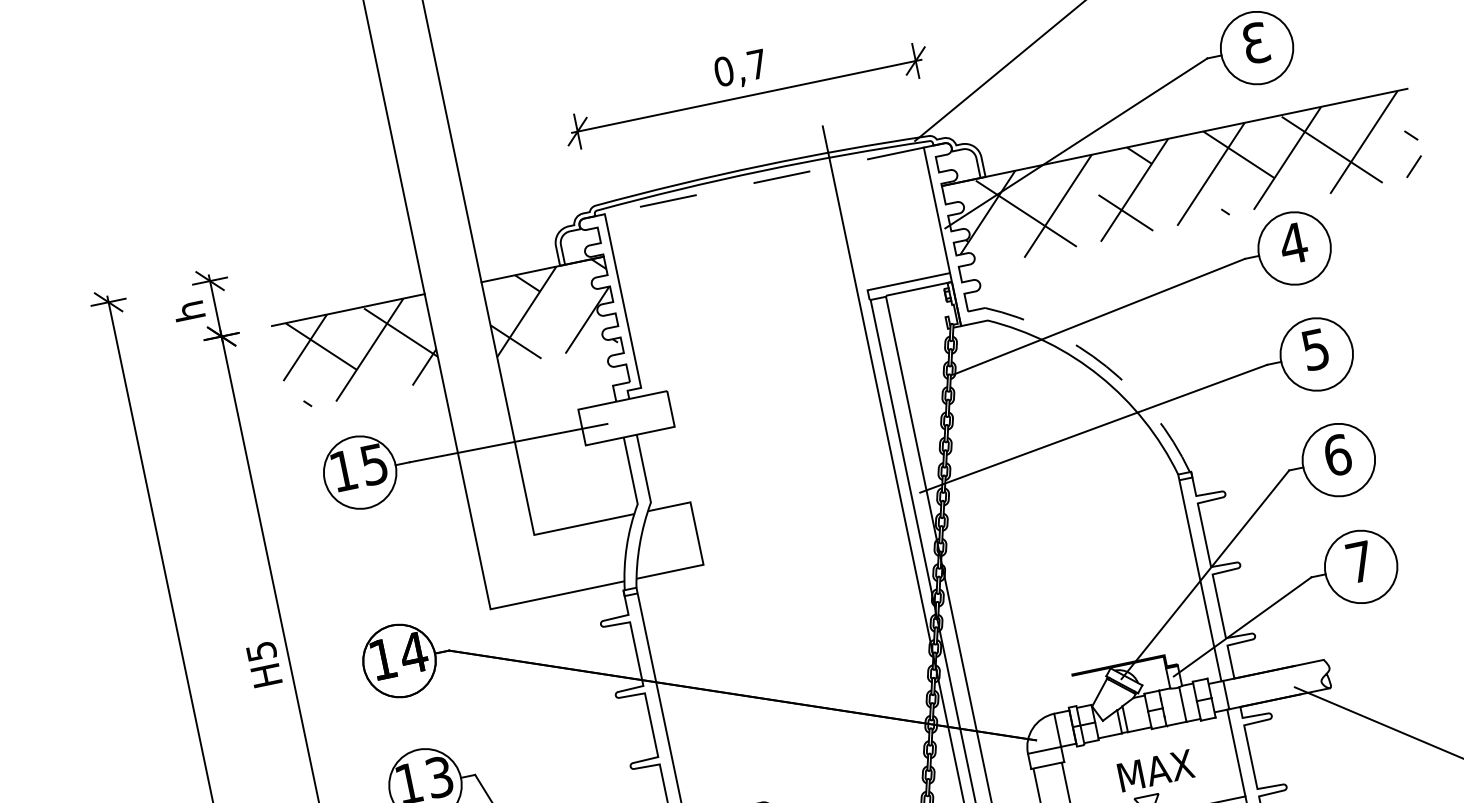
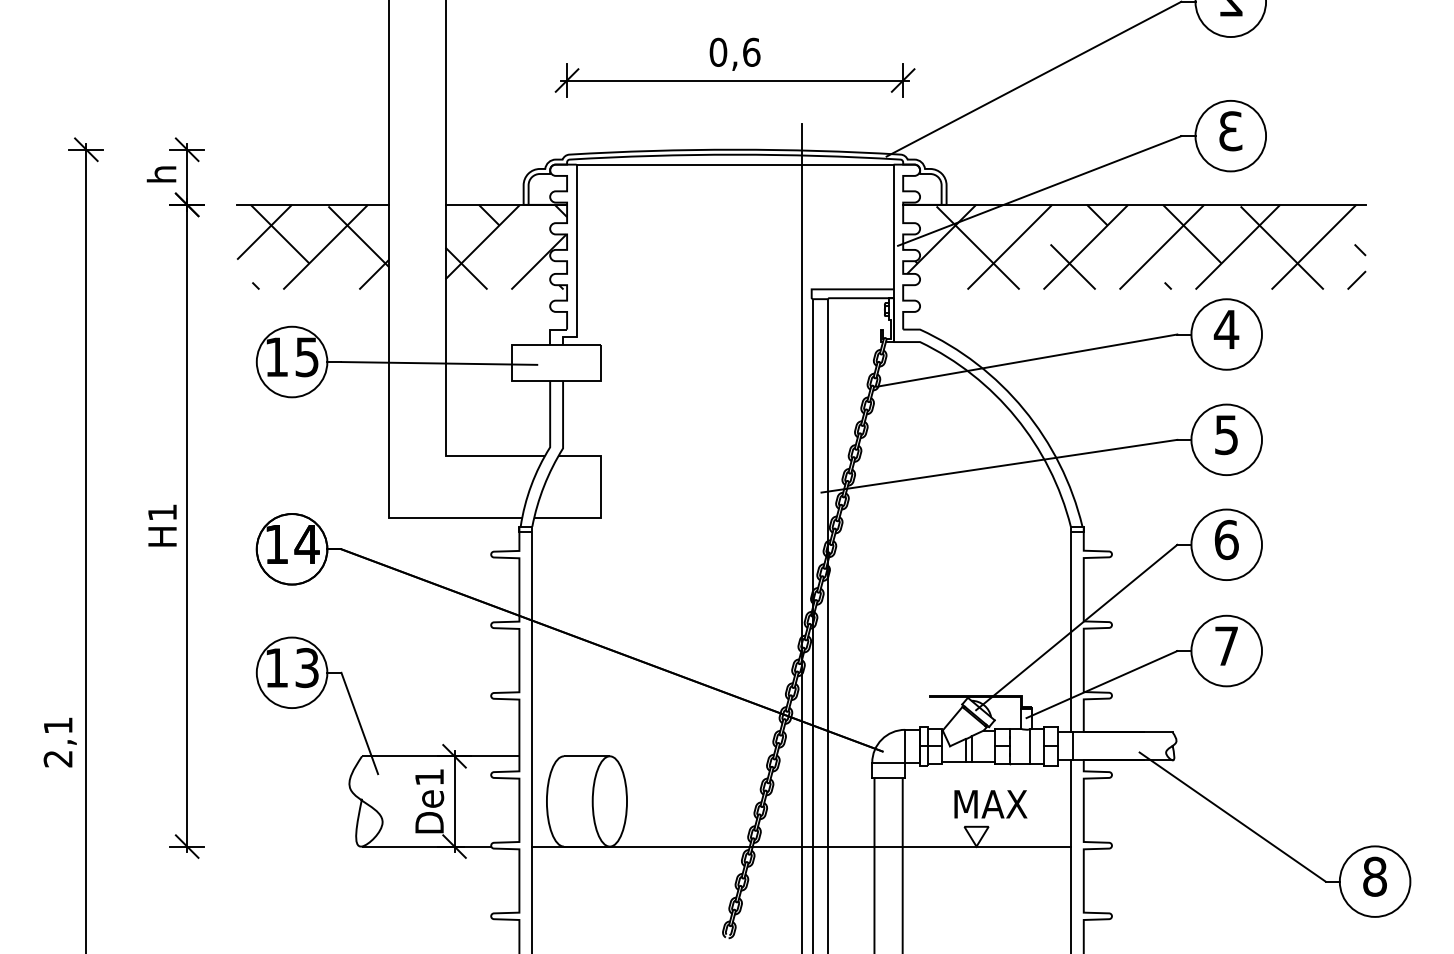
text: (757, 63) -> (751, 51), 0,7 -> 0,6
line: (764, 180) -> (735, 164), dashed -> solid
line: (1099, 361) -> (1018, 403), dashed -> solid
text: (261, 651) -> (162, 512), H5 -> H1

